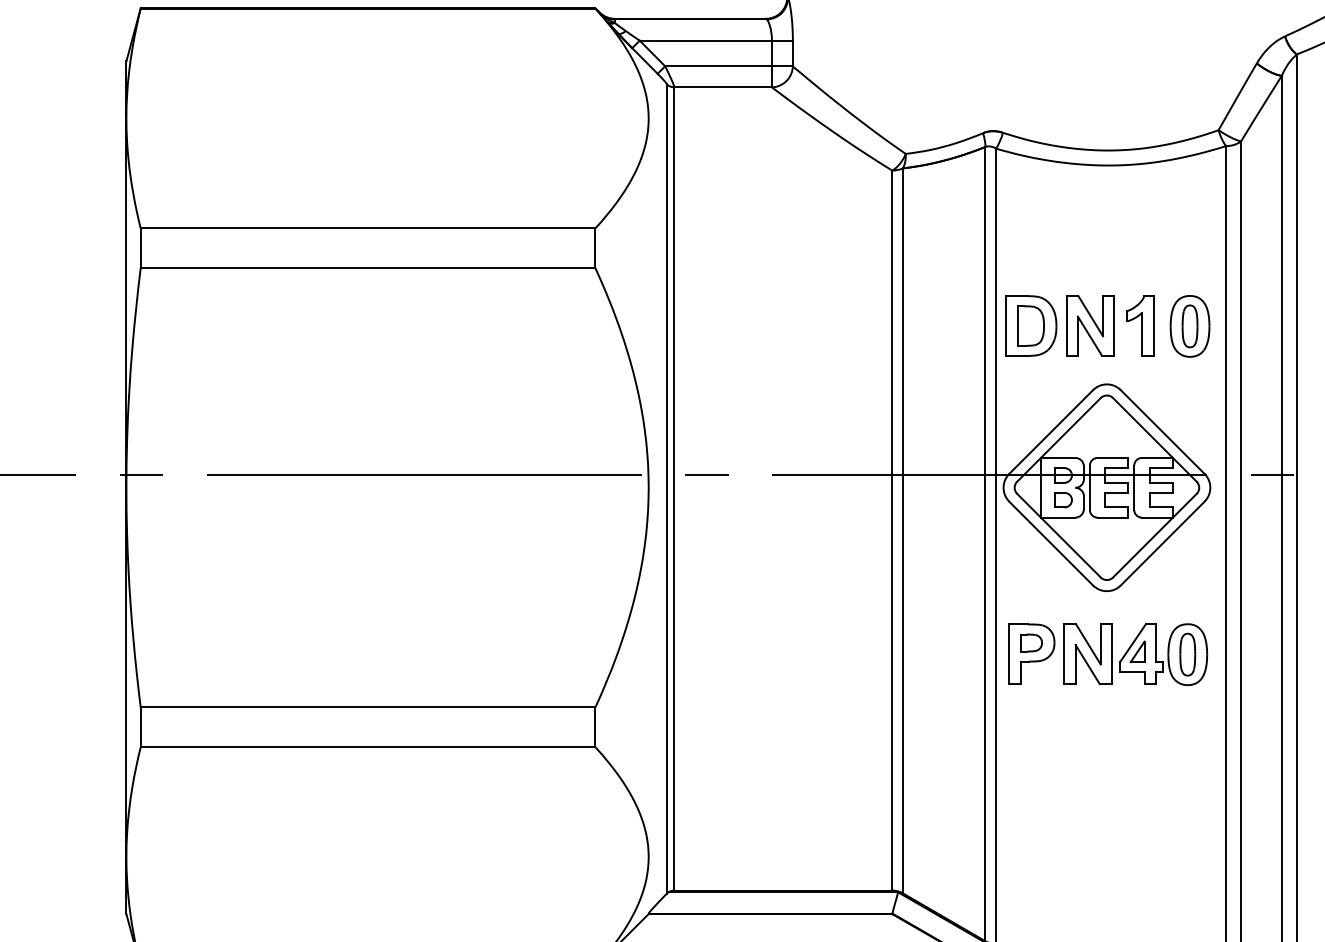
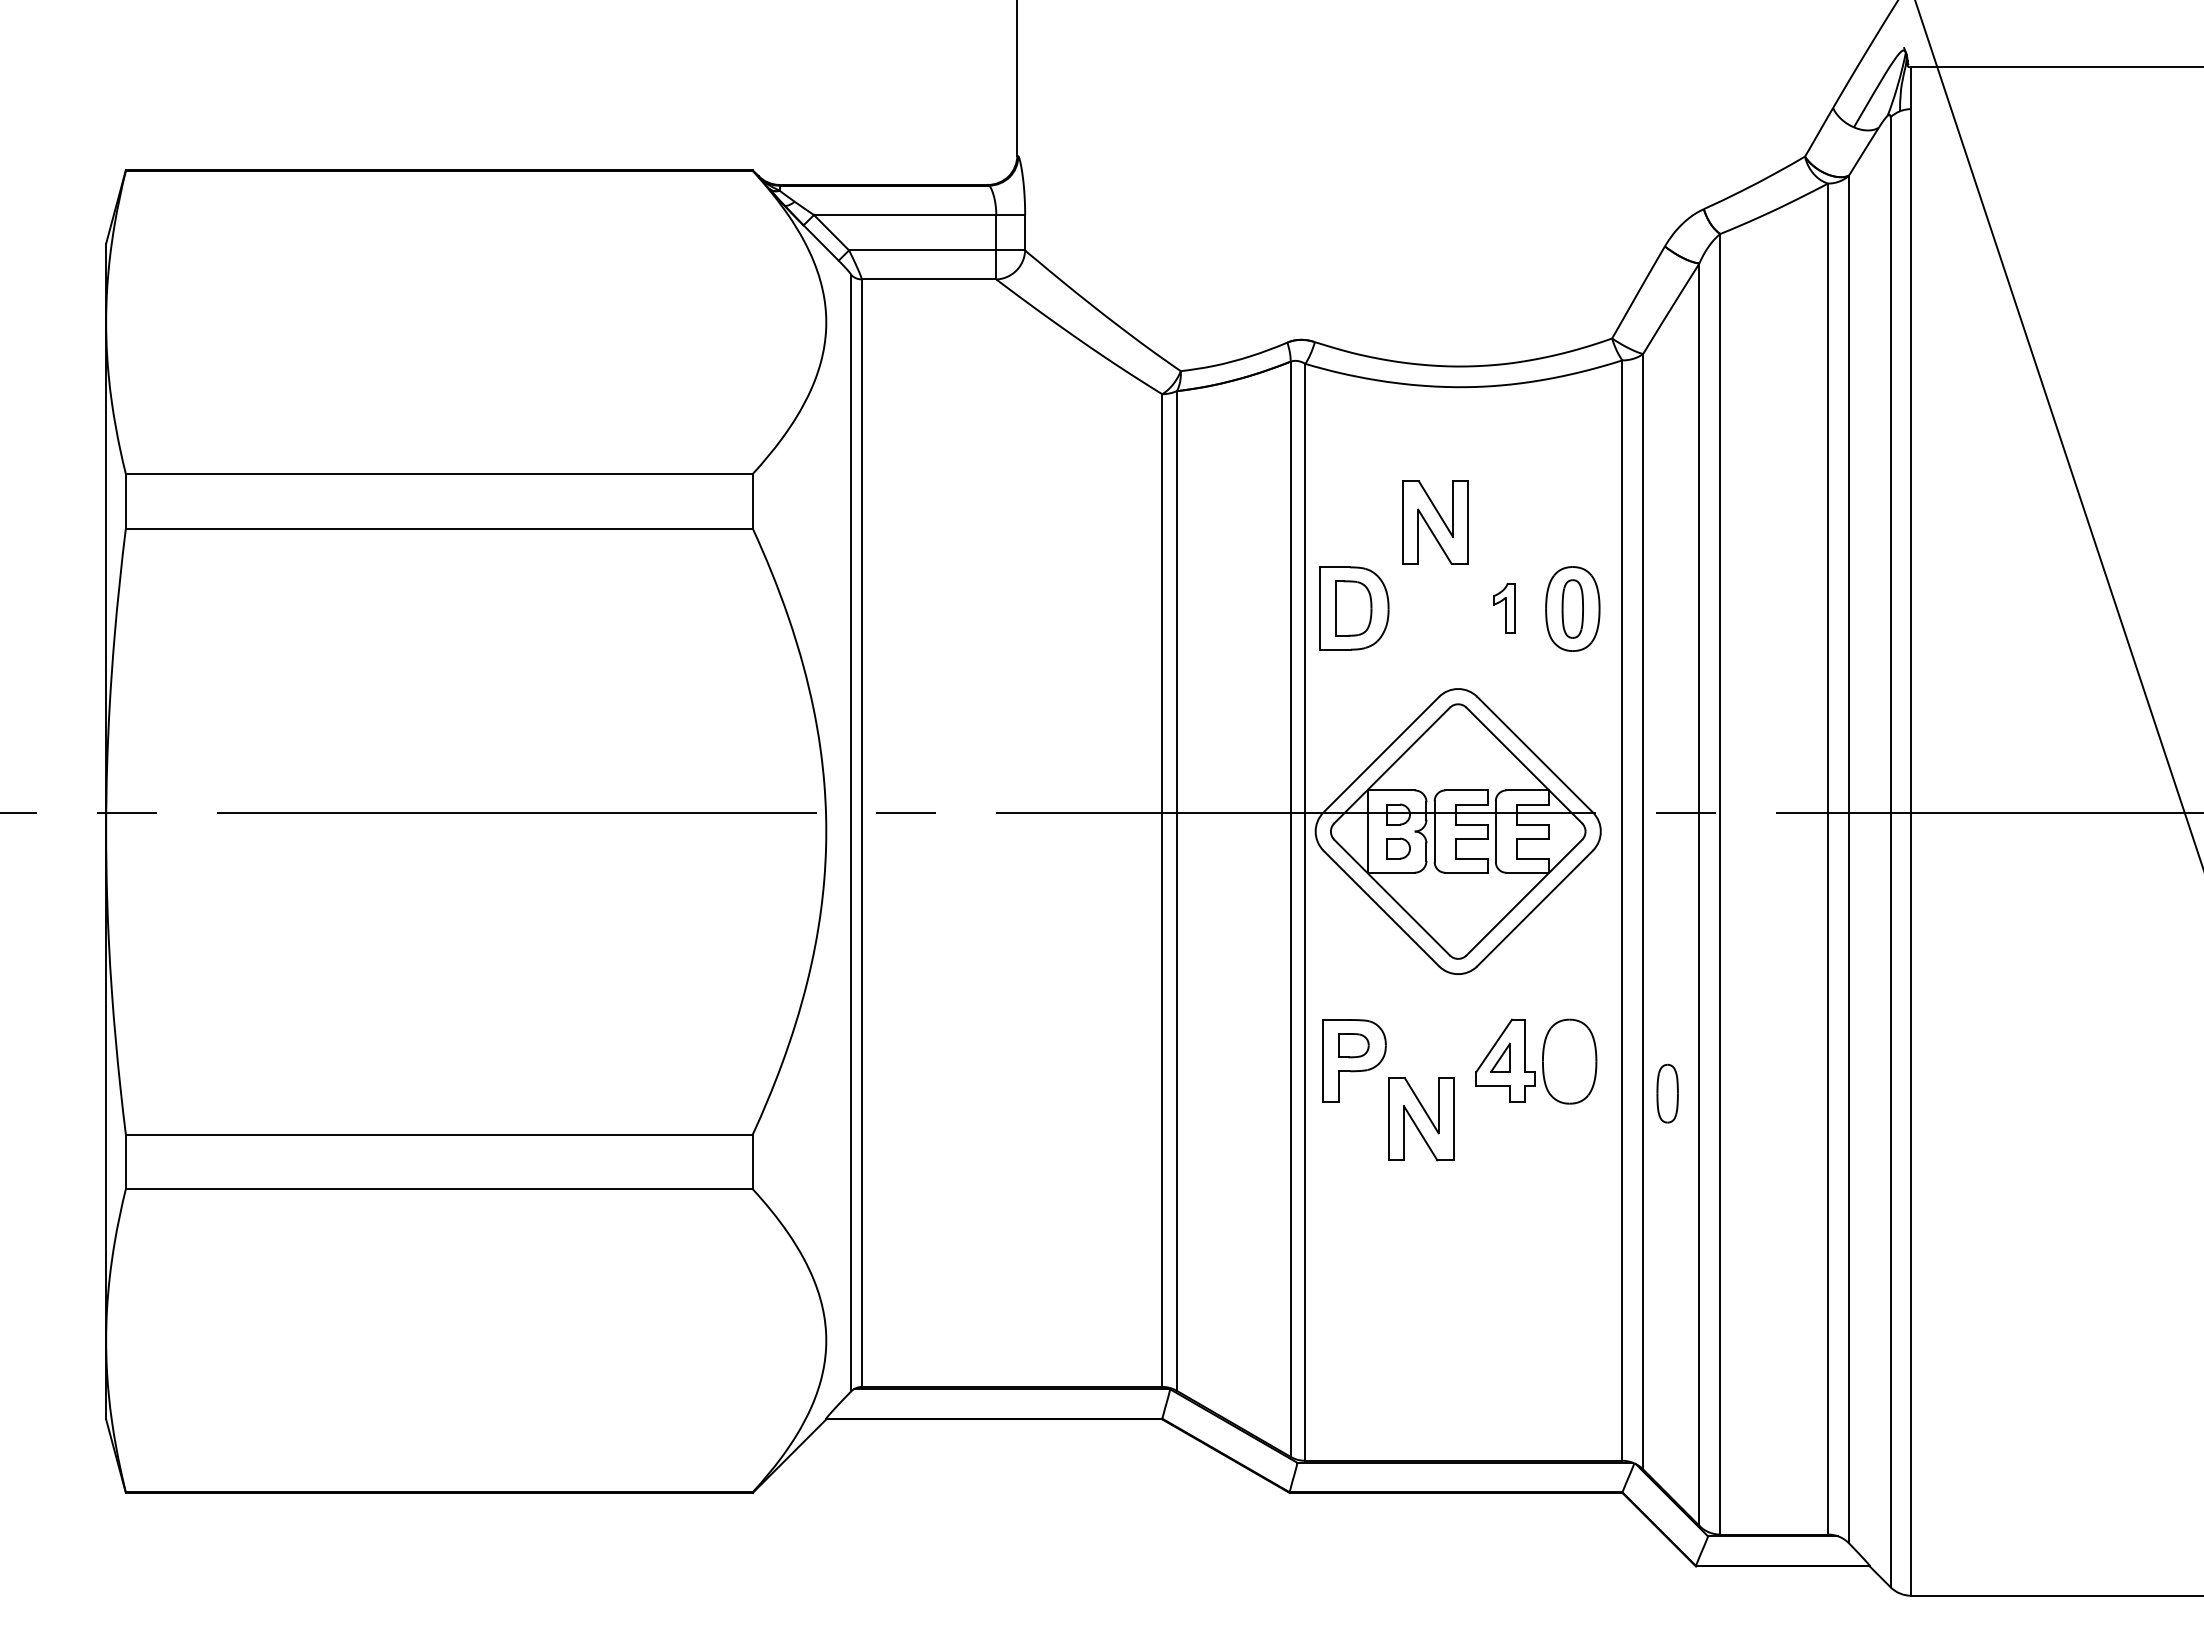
part: (1090, 326) -> (1435, 522), moved
part: (1140, 326) -> (1504, 608), size x0.6
part: (1088, 654) -> (1421, 1119), moved
part: (1187, 654) -> (1667, 1093), moved

